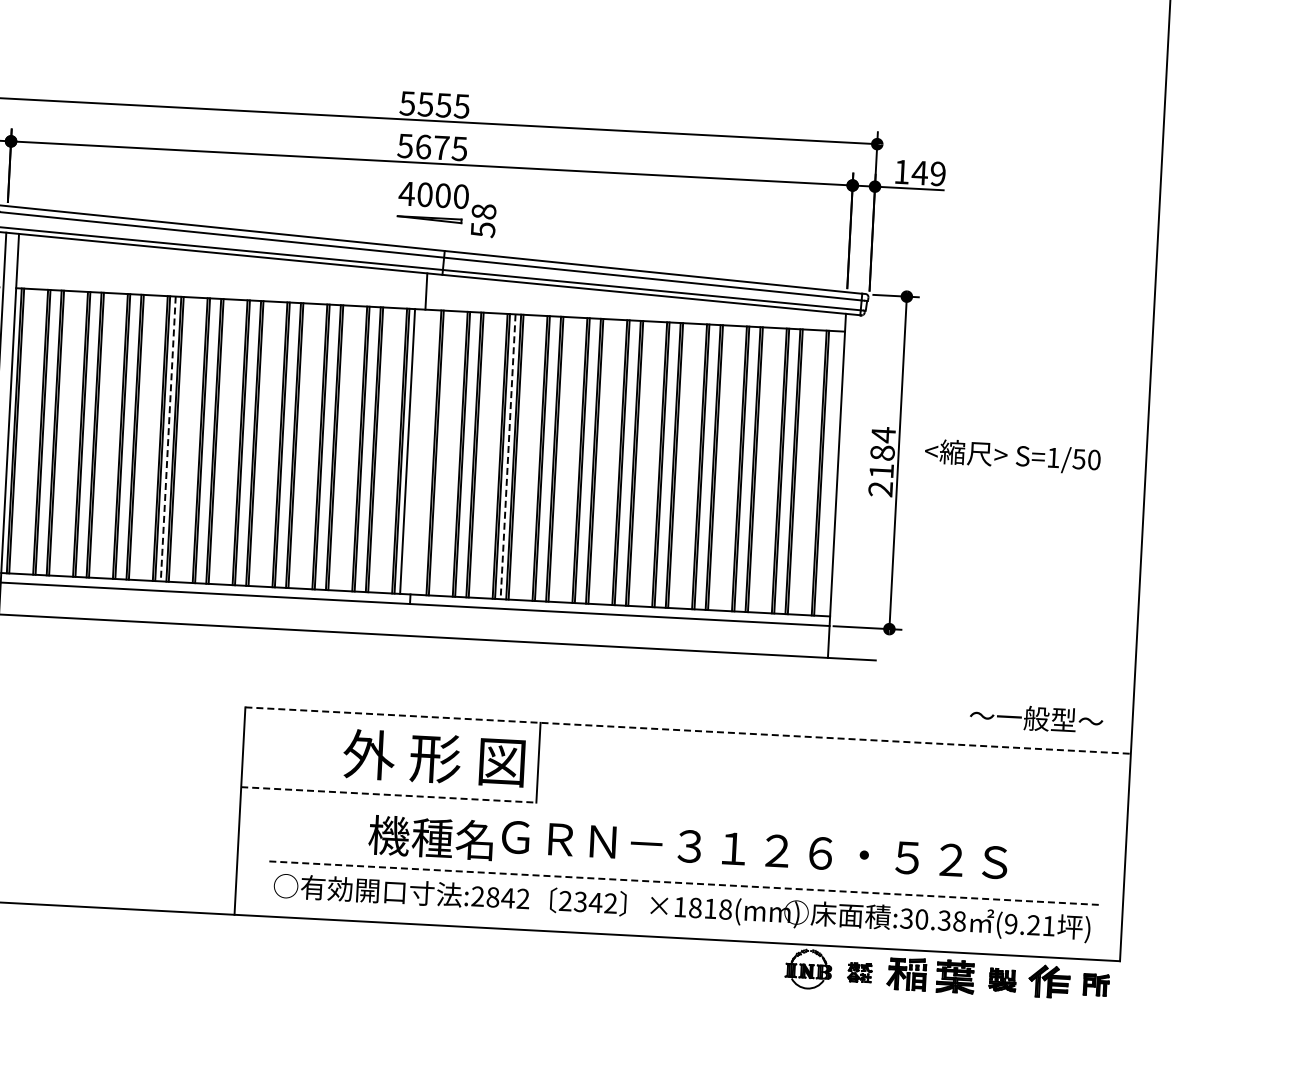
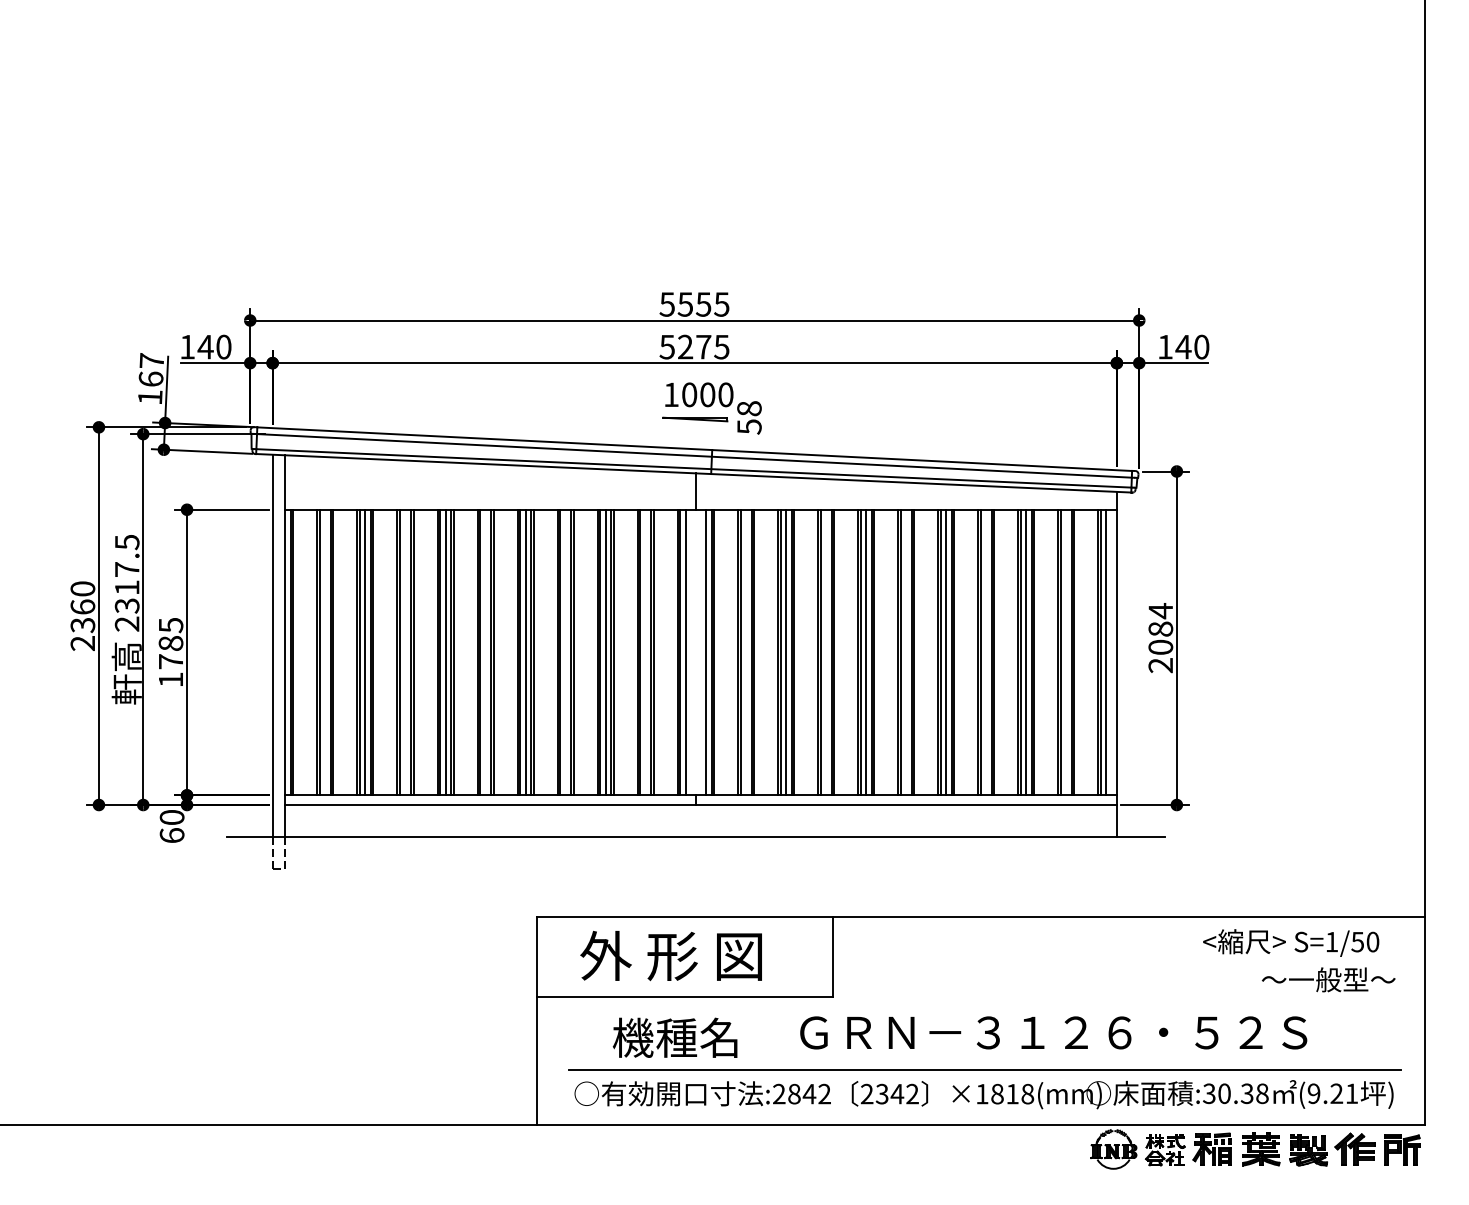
text: (423, 146) -> (685, 346), 5675 -> 5275
text: (937, 173) -> (1201, 346), 149 -> 140
text: (407, 193) -> (671, 394), 4000 -> 1000
line: (88, 434) -> (365, 652), added
line: (168, 438) -> (445, 652), dashed -> solid
line: (248, 443) -> (525, 652), added
line: (327, 447) -> (605, 652), added
line: (428, 452) -> (706, 652), added
line: (508, 456) -> (786, 652), dashed -> solid
text: (1013, 456) -> (1291, 942), moved
line: (587, 460) -> (866, 652), added
line: (667, 465) -> (946, 652), added
line: (747, 469) -> (1026, 652), added
text: (881, 470) -> (1160, 646), 2184 -> 2084
line: (827, 473) -> (1106, 652), added
text: (1036, 718) -> (1328, 979), moved
line: (688, 731) -> (981, 917), dashed -> solid
text: (433, 758) -> (670, 956), moved
line: (389, 795) -> (685, 997), dashed -> solid
text: (430, 837) -> (674, 1037), moved
line: (684, 882) -> (985, 1069), dashed -> solid
part: (860, 972) -> (1165, 1150), size x1.67
part: (1002, 980) -> (1308, 1150), size x1.43
part: (1096, 984) -> (1402, 1149), size x1.43

